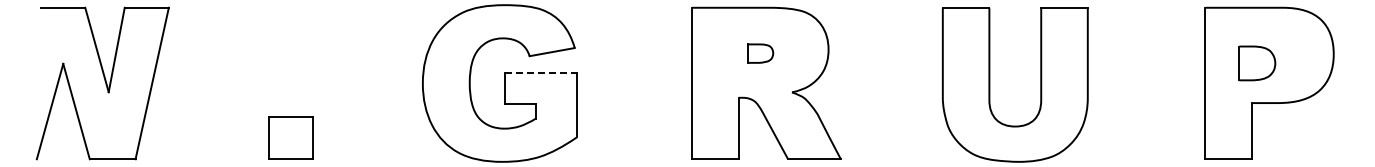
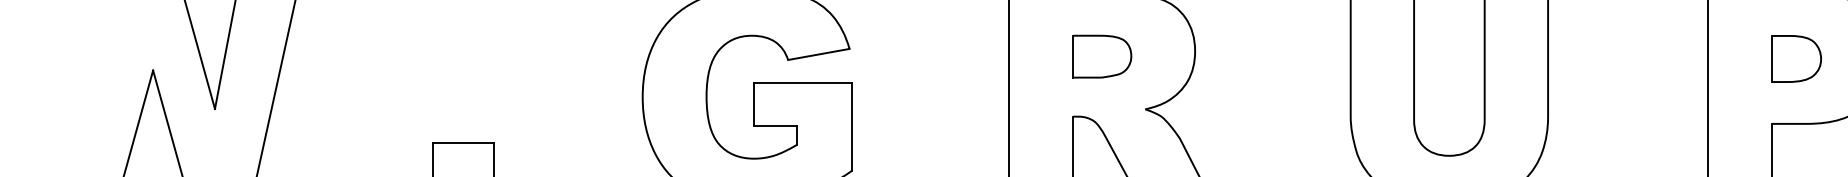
part: (760, 53) -> (1102, 56), size x1.67
part: (1257, 63) -> (1796, 59), moved
line: (541, 72) -> (804, 82), dashed -> solid

